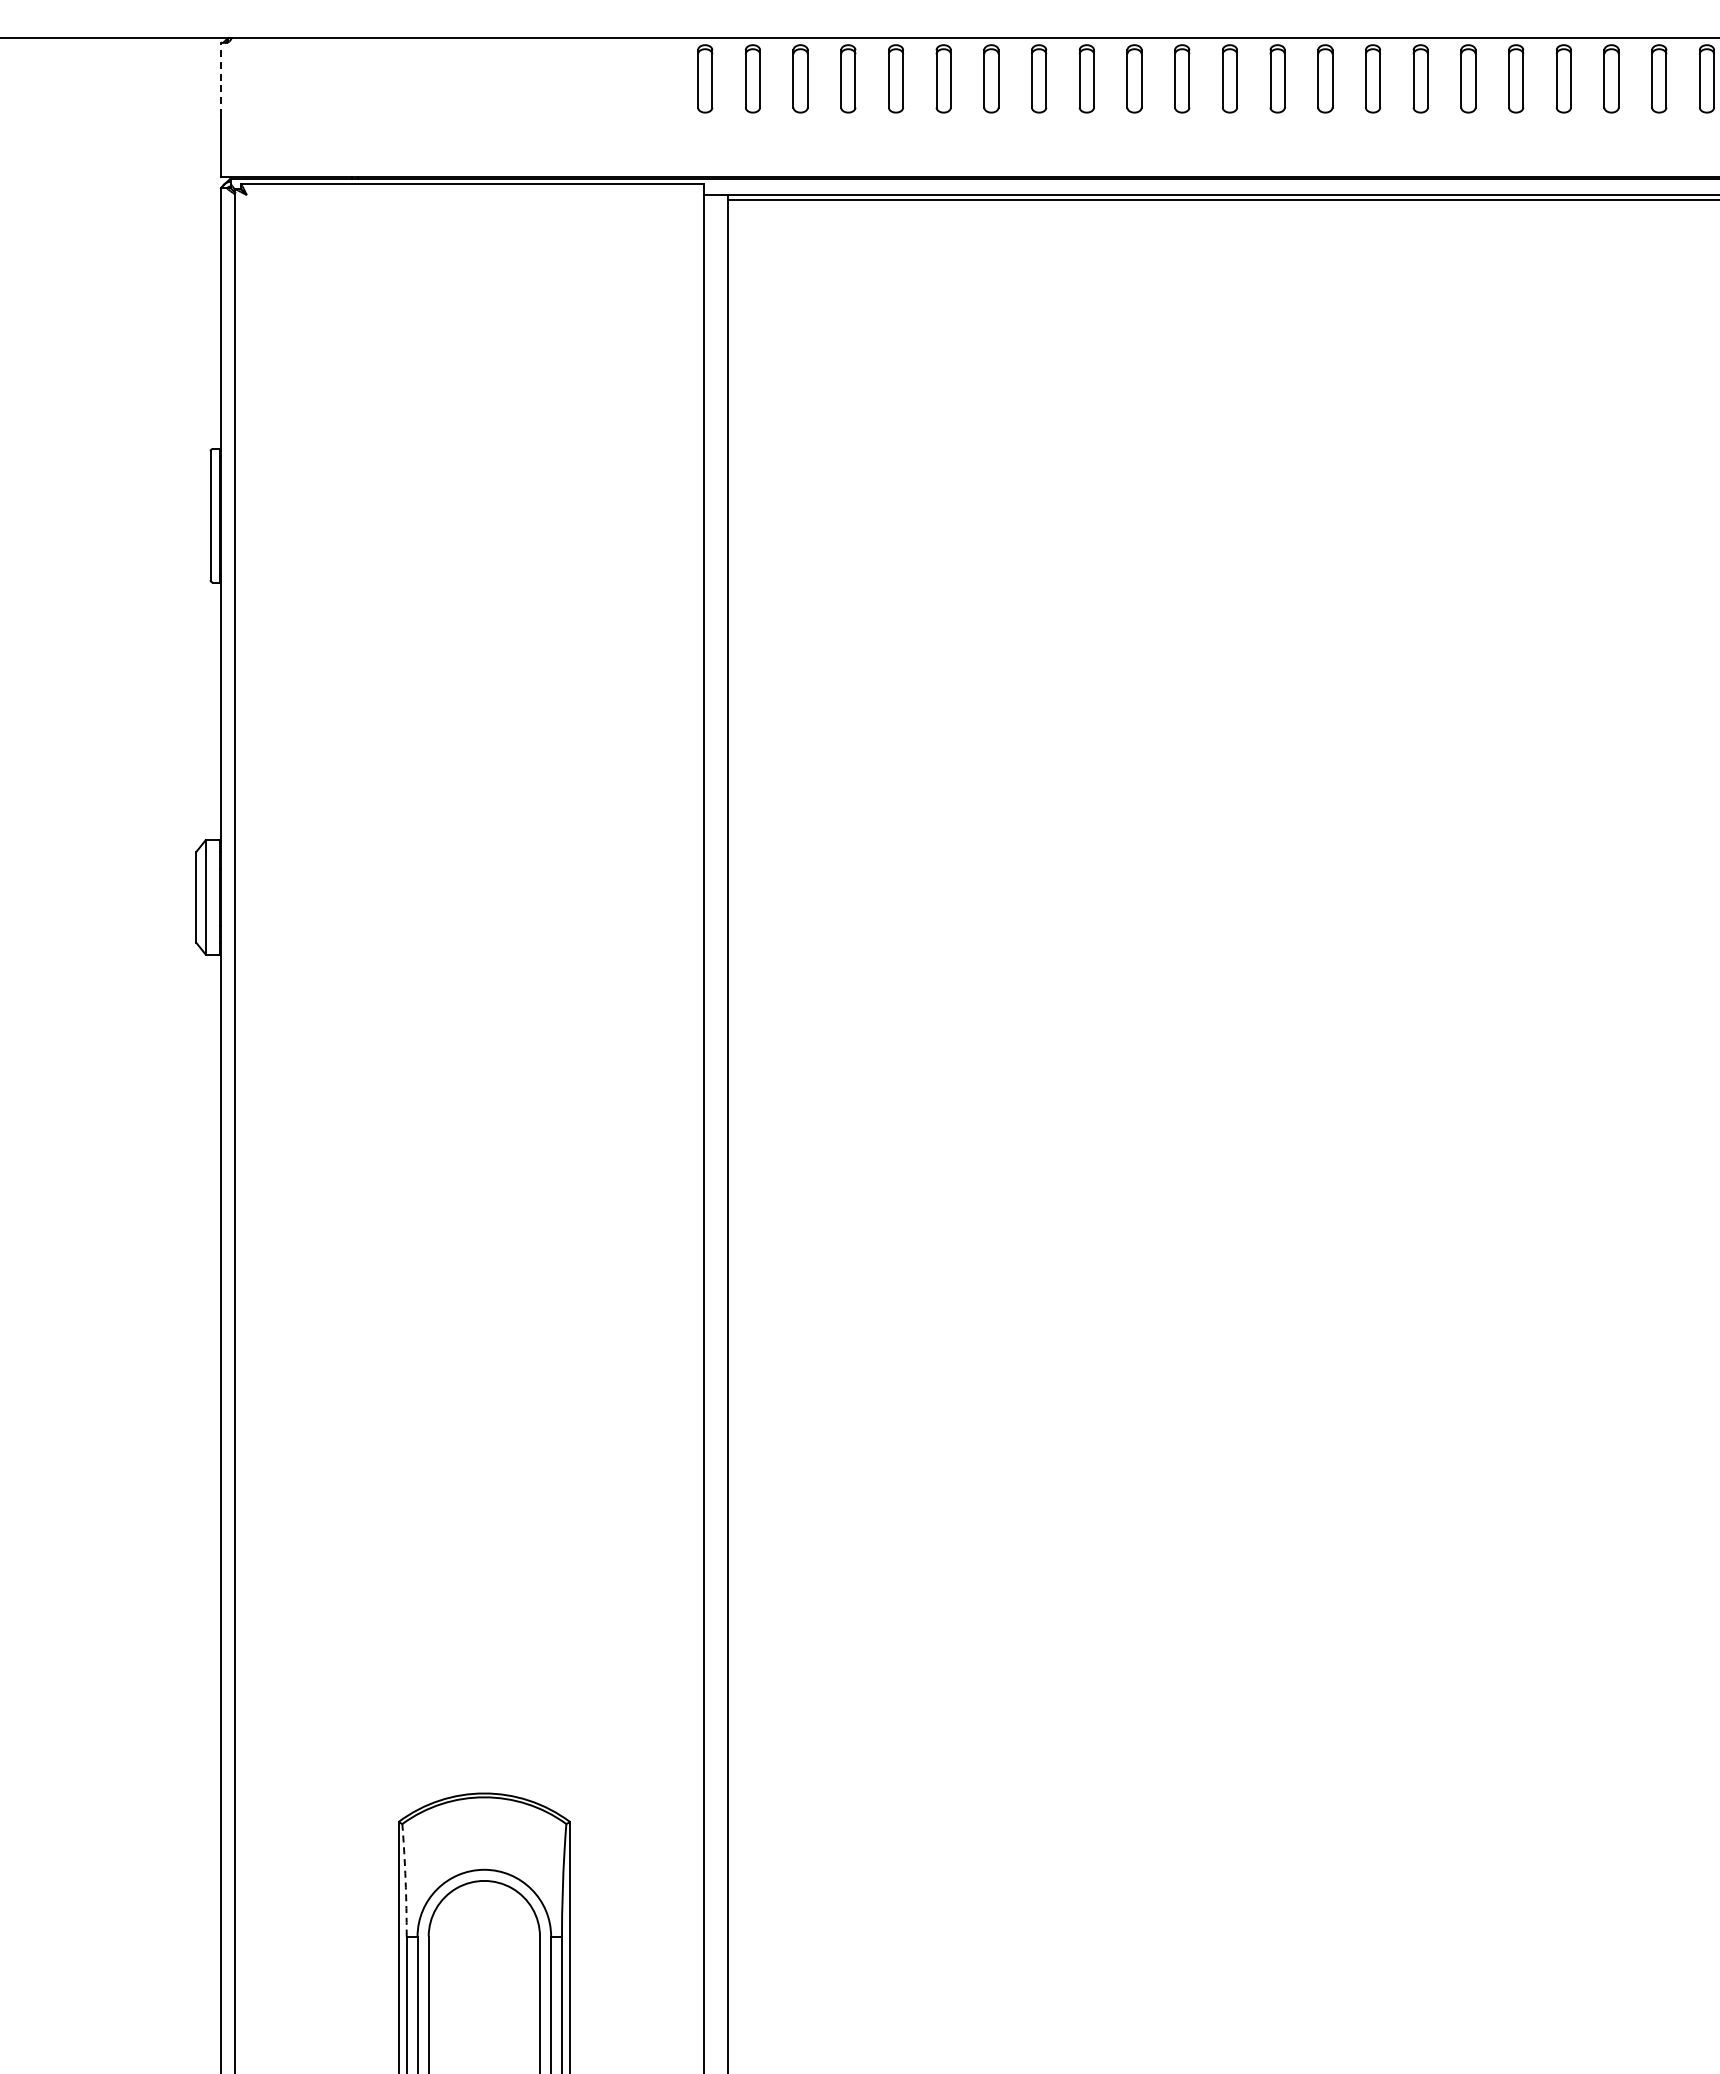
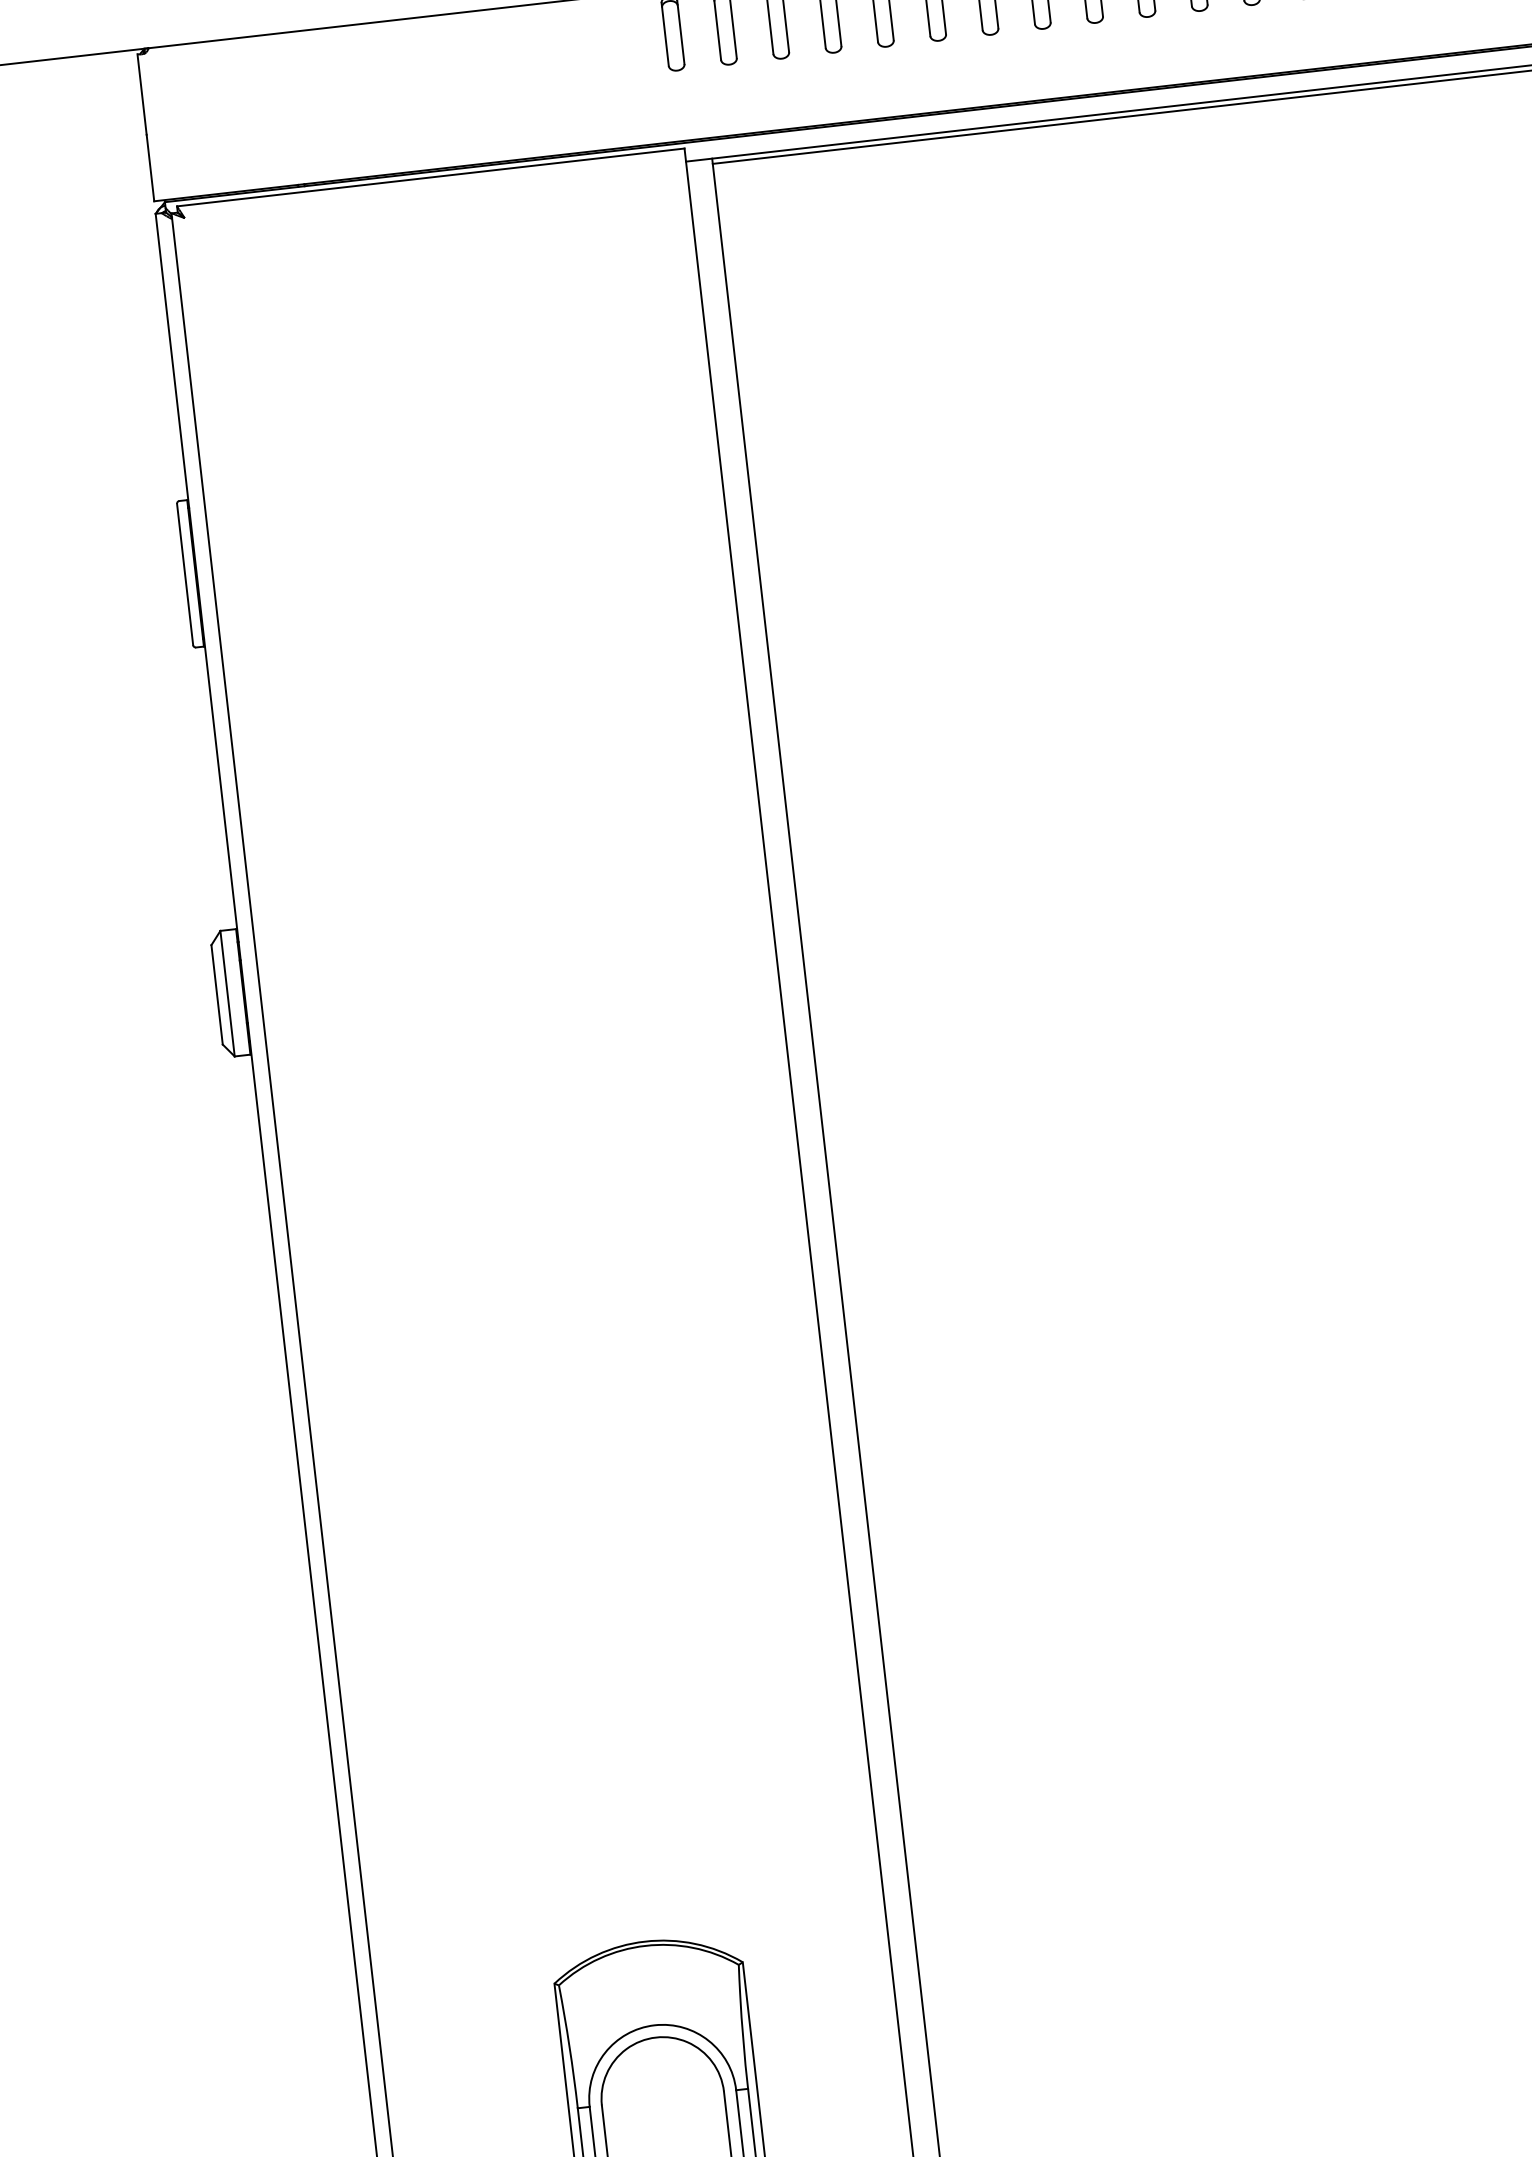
line: (221, 79) -> (142, 94), dashed -> solid
arc: (405, 1880) -> (569, 2046), dashed -> solid

